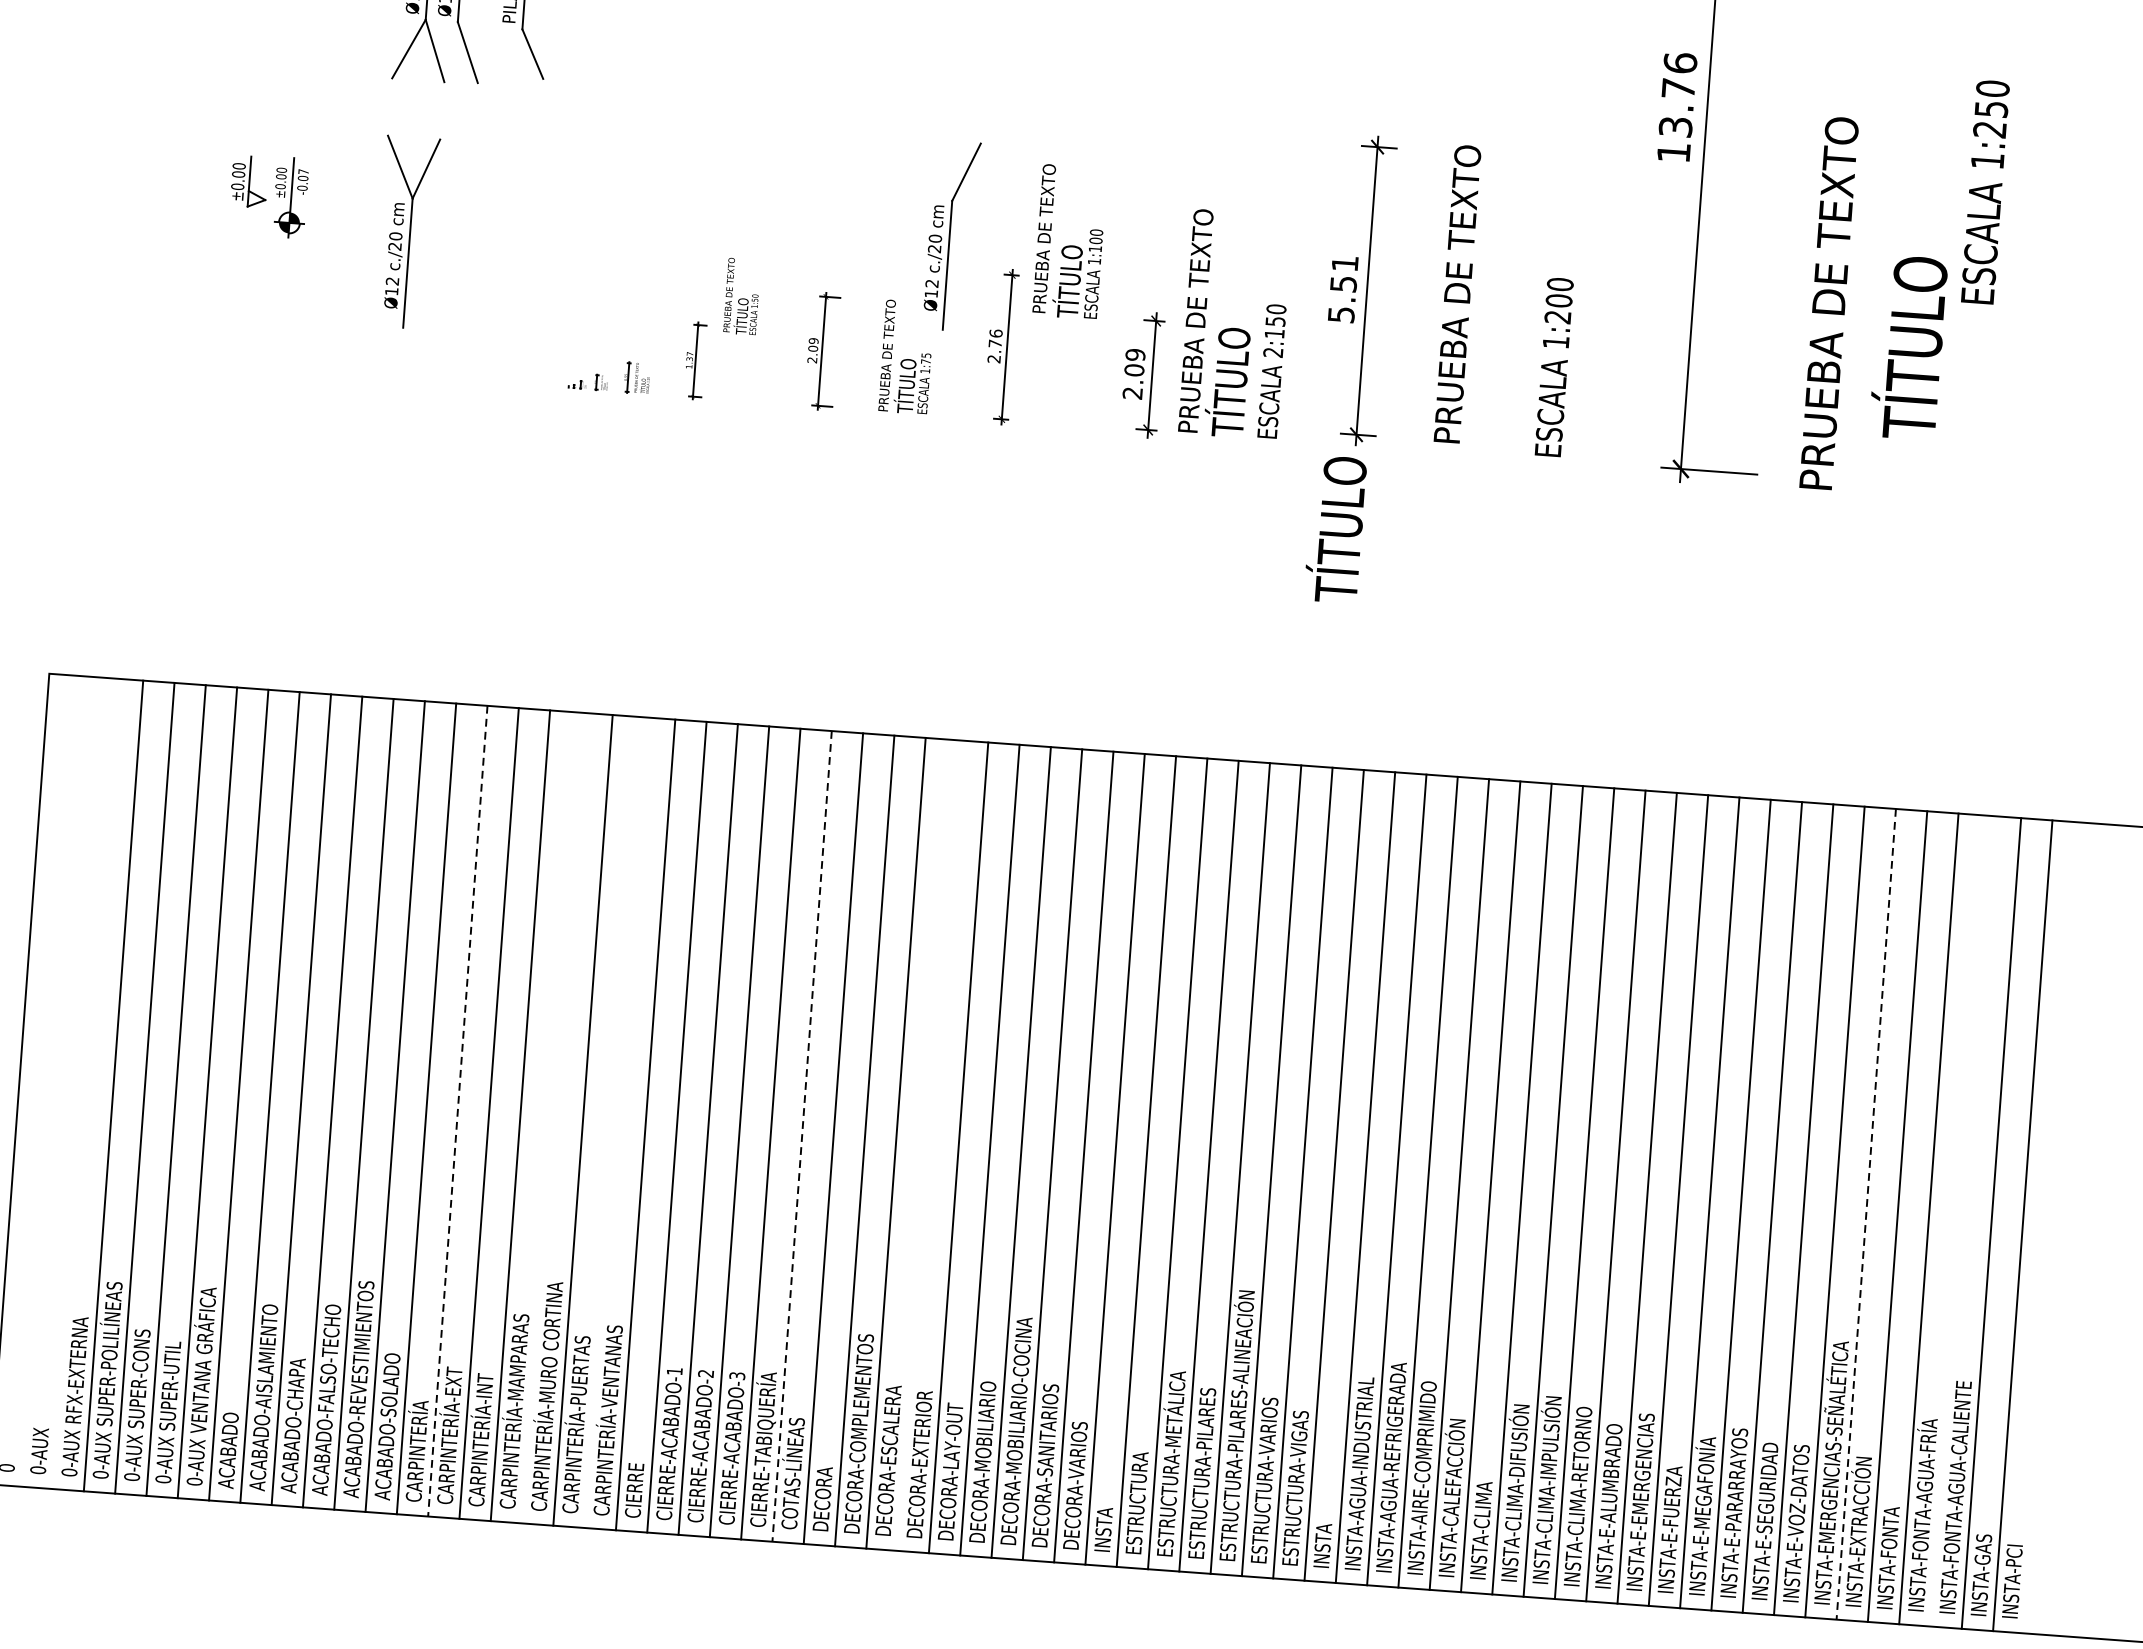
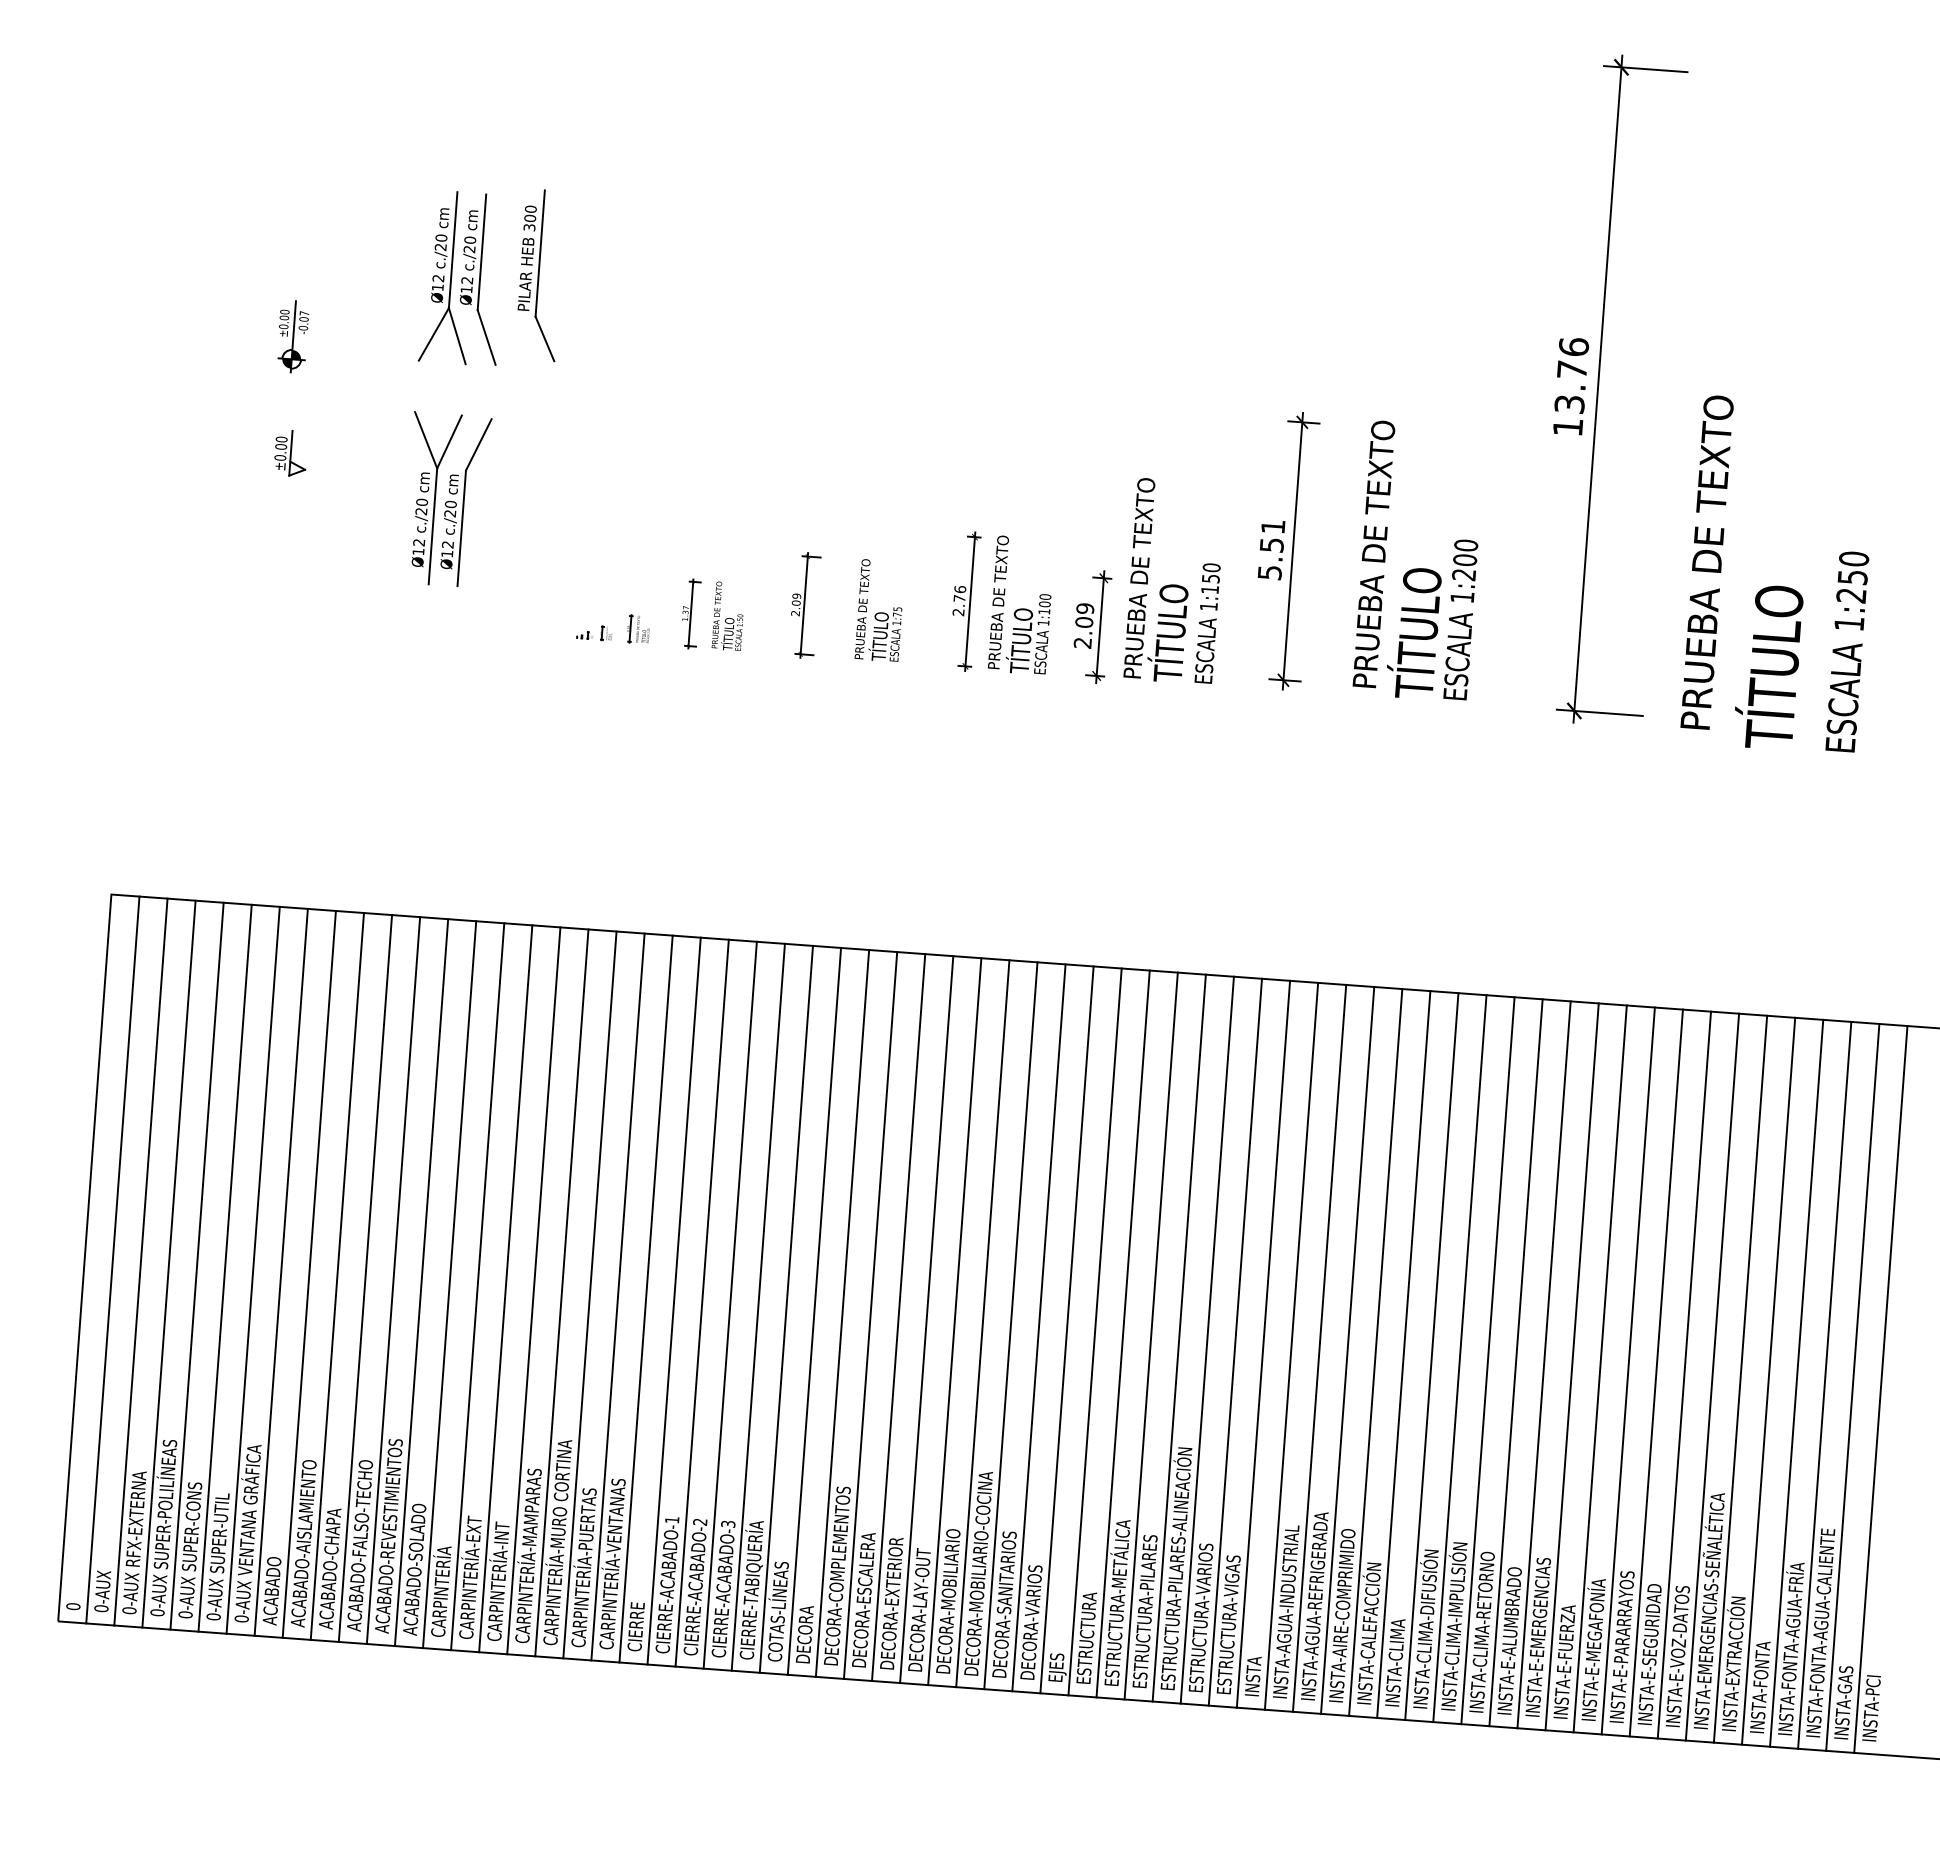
text: (1985, 191) -> (1847, 651), moved
part: (290, 197) -> (292, 336), moved
part: (952, 236) -> (466, 502), moved
text: (1067, 240) -> (1019, 604), moved
text: (740, 295) -> (727, 615), moved
text: (1909, 346) -> (1769, 666), moved
text: (1272, 352) -> (1208, 606), 2:150 -> 1:150
text: (1336, 528) -> (1414, 632), moved
line: (50, 1080) -> (112, 1259), added
line: (81, 1083) -> (140, 1261), added
line: (457, 1112) -> (477, 1287), dashed -> solid
line: (551, 1117) -> (561, 1292), added
line: (613, 1122) -> (617, 1296), added
line: (802, 1136) -> (786, 1309), dashed -> solid
line: (927, 1145) -> (898, 1317), added
line: (1866, 1214) -> (1740, 1379), dashed -> solid
line: (1959, 1220) -> (1824, 1384), added
text: (1104, 1529) -> (1057, 1661), INSTA -> EJES

